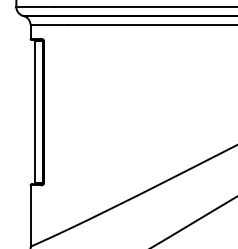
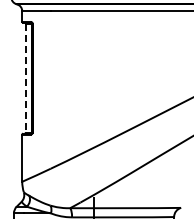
line: (34, 112) -> (25, 78), solid -> dashed

